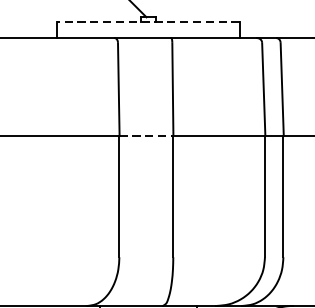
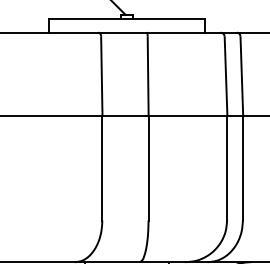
line: (147, 22) -> (126, 19), dashed -> solid
line: (146, 135) -> (125, 116), dashed -> solid

